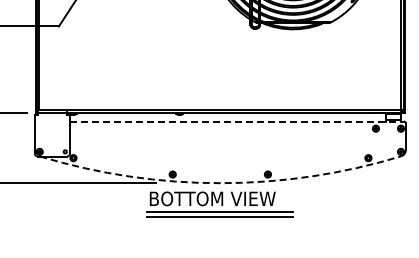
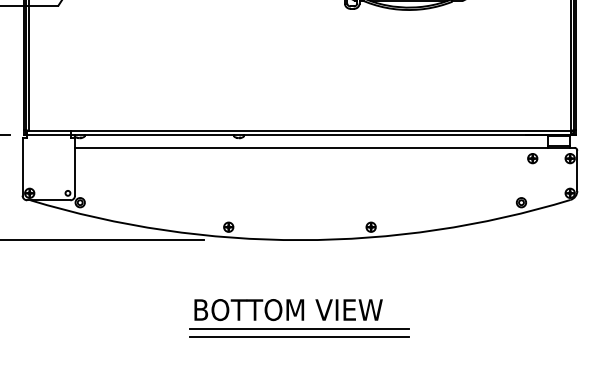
line: (236, 121) -> (324, 147), dashed -> solid
arc: (220, 183) -> (300, 240), dashed -> solid
part: (219, 204) -> (298, 318), moved

